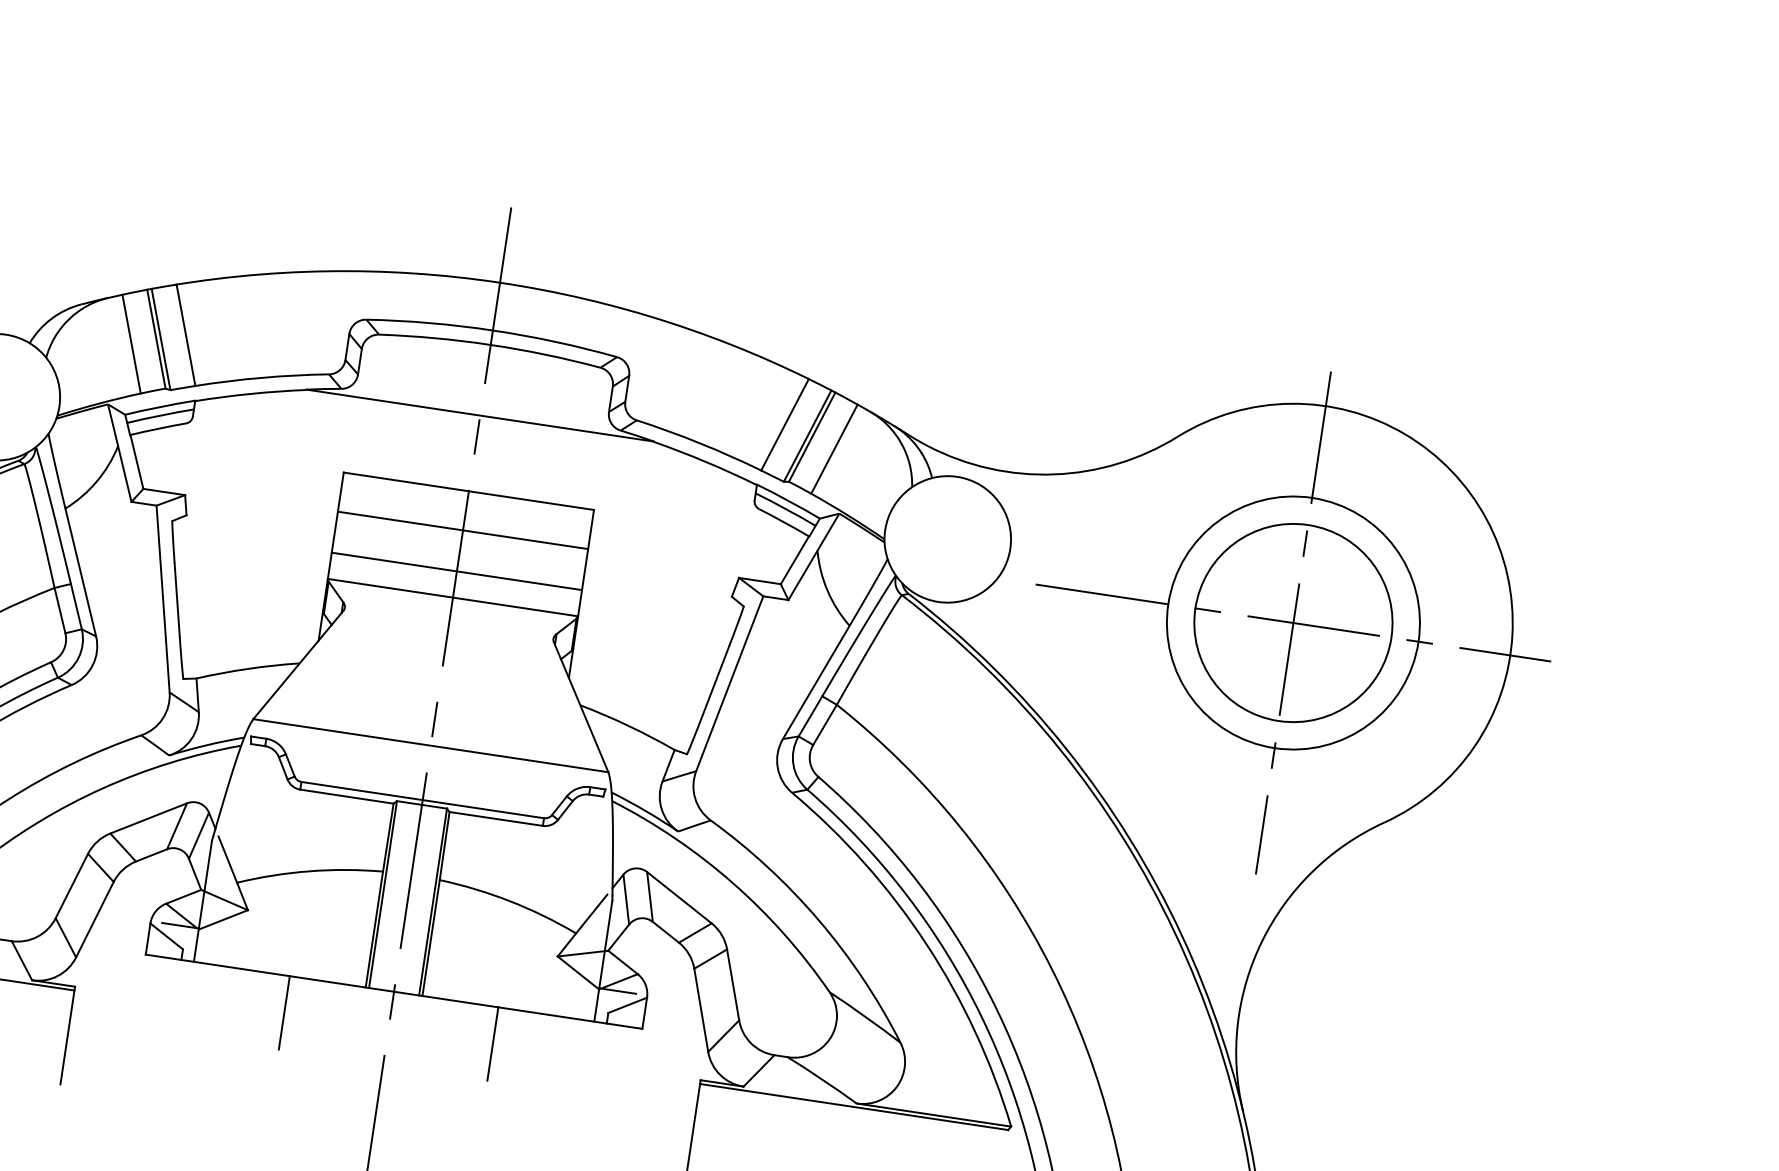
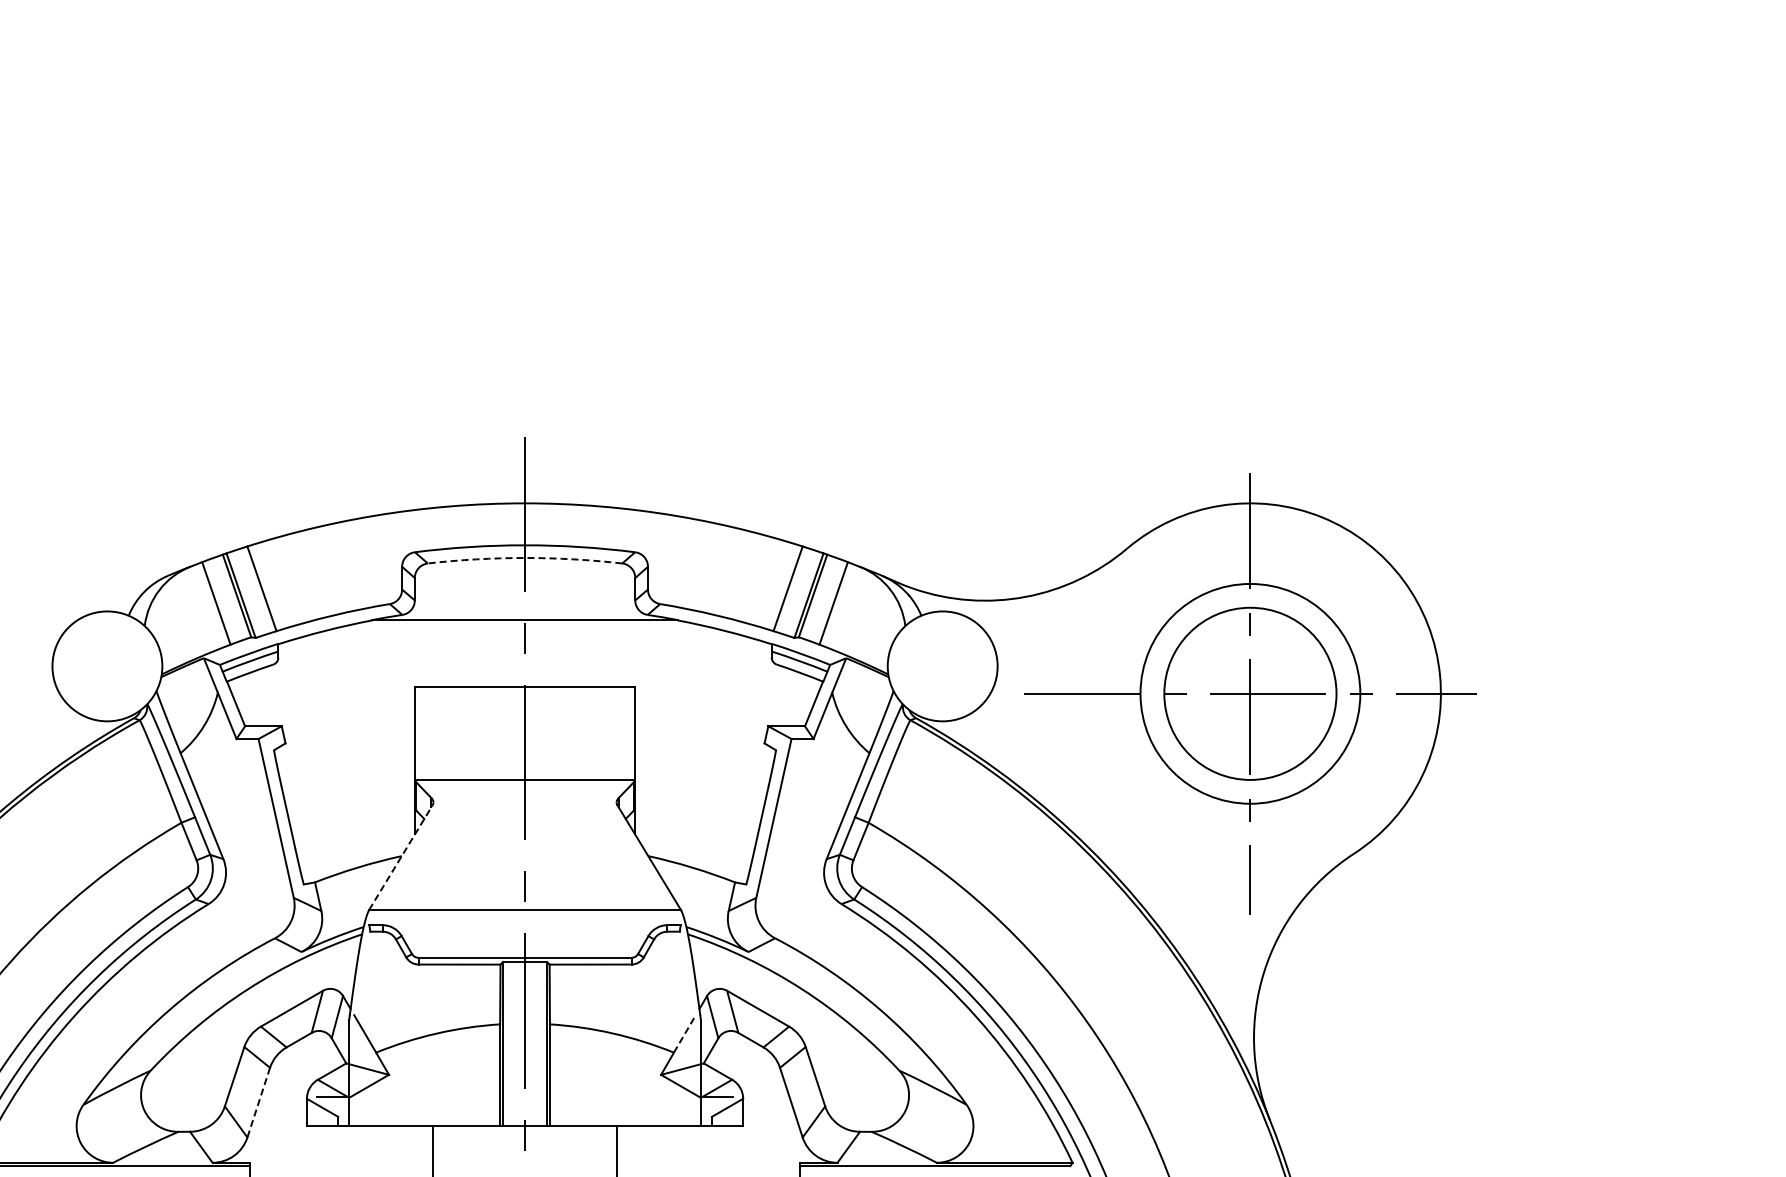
arc: (491, 345) -> (525, 558), solid -> dashed
line: (462, 529) -> (524, 720), removed
line: (456, 570) -> (524, 756), removed
line: (299, 664) -> (401, 857), solid -> dashed
line: (591, 913) -> (684, 1033), solid -> dashed
line: (94, 919) -> (258, 1102), solid -> dashed

